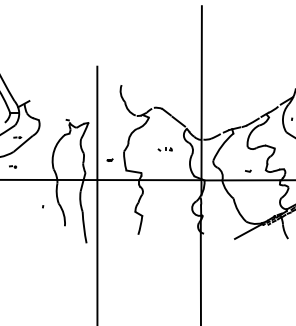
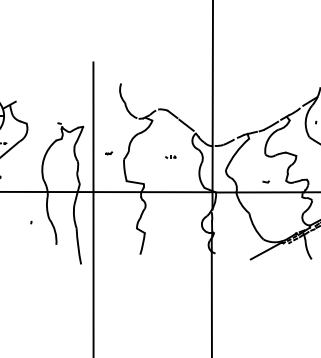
part: (164, 149) -> (170, 157), size x0.62
part: (109, 159) -> (108, 152), moved

